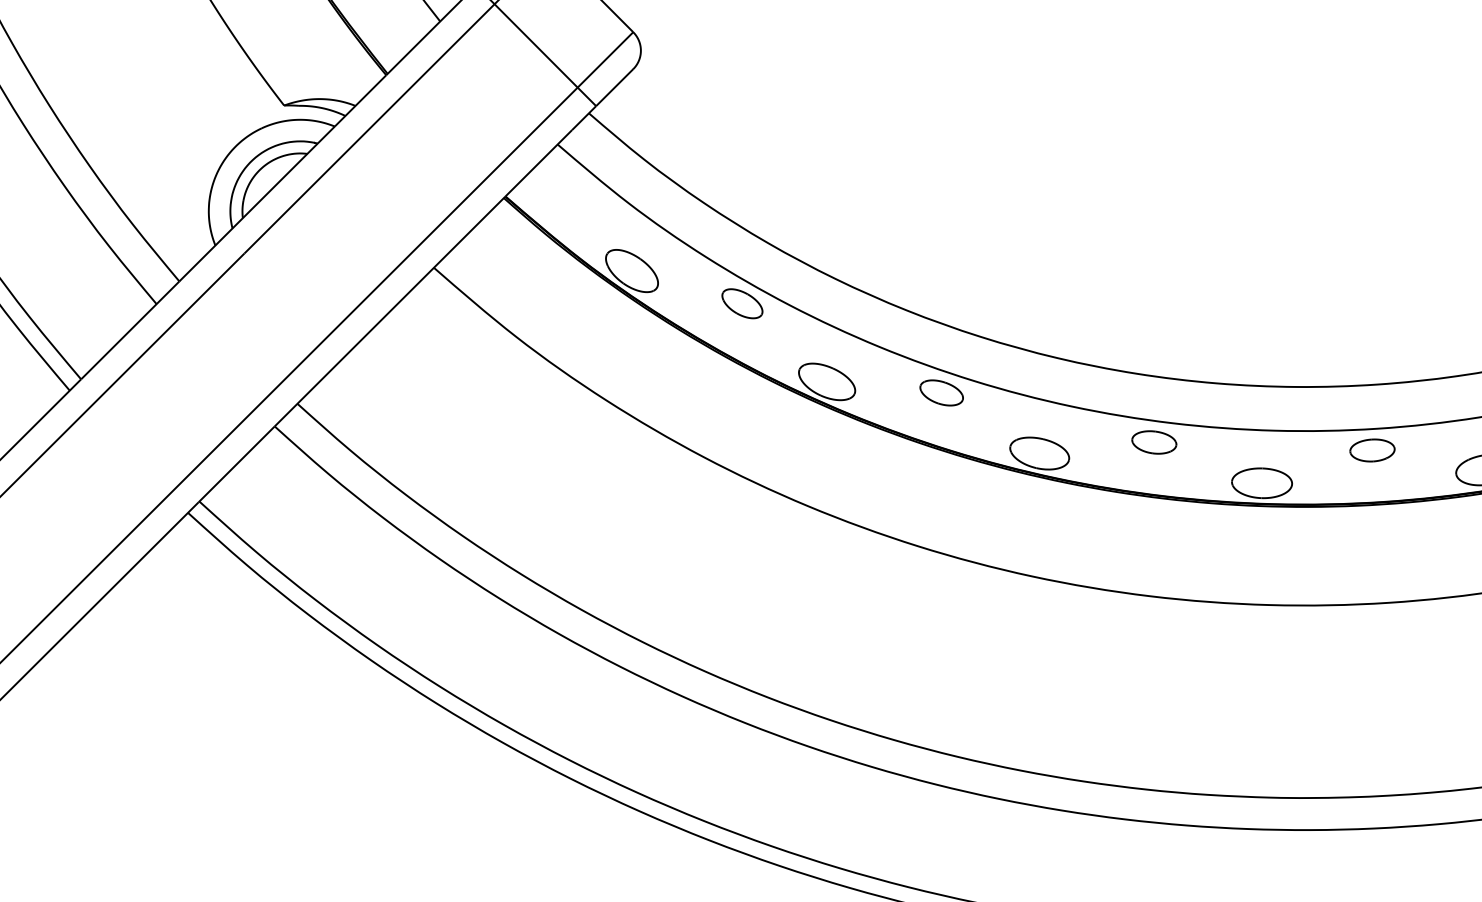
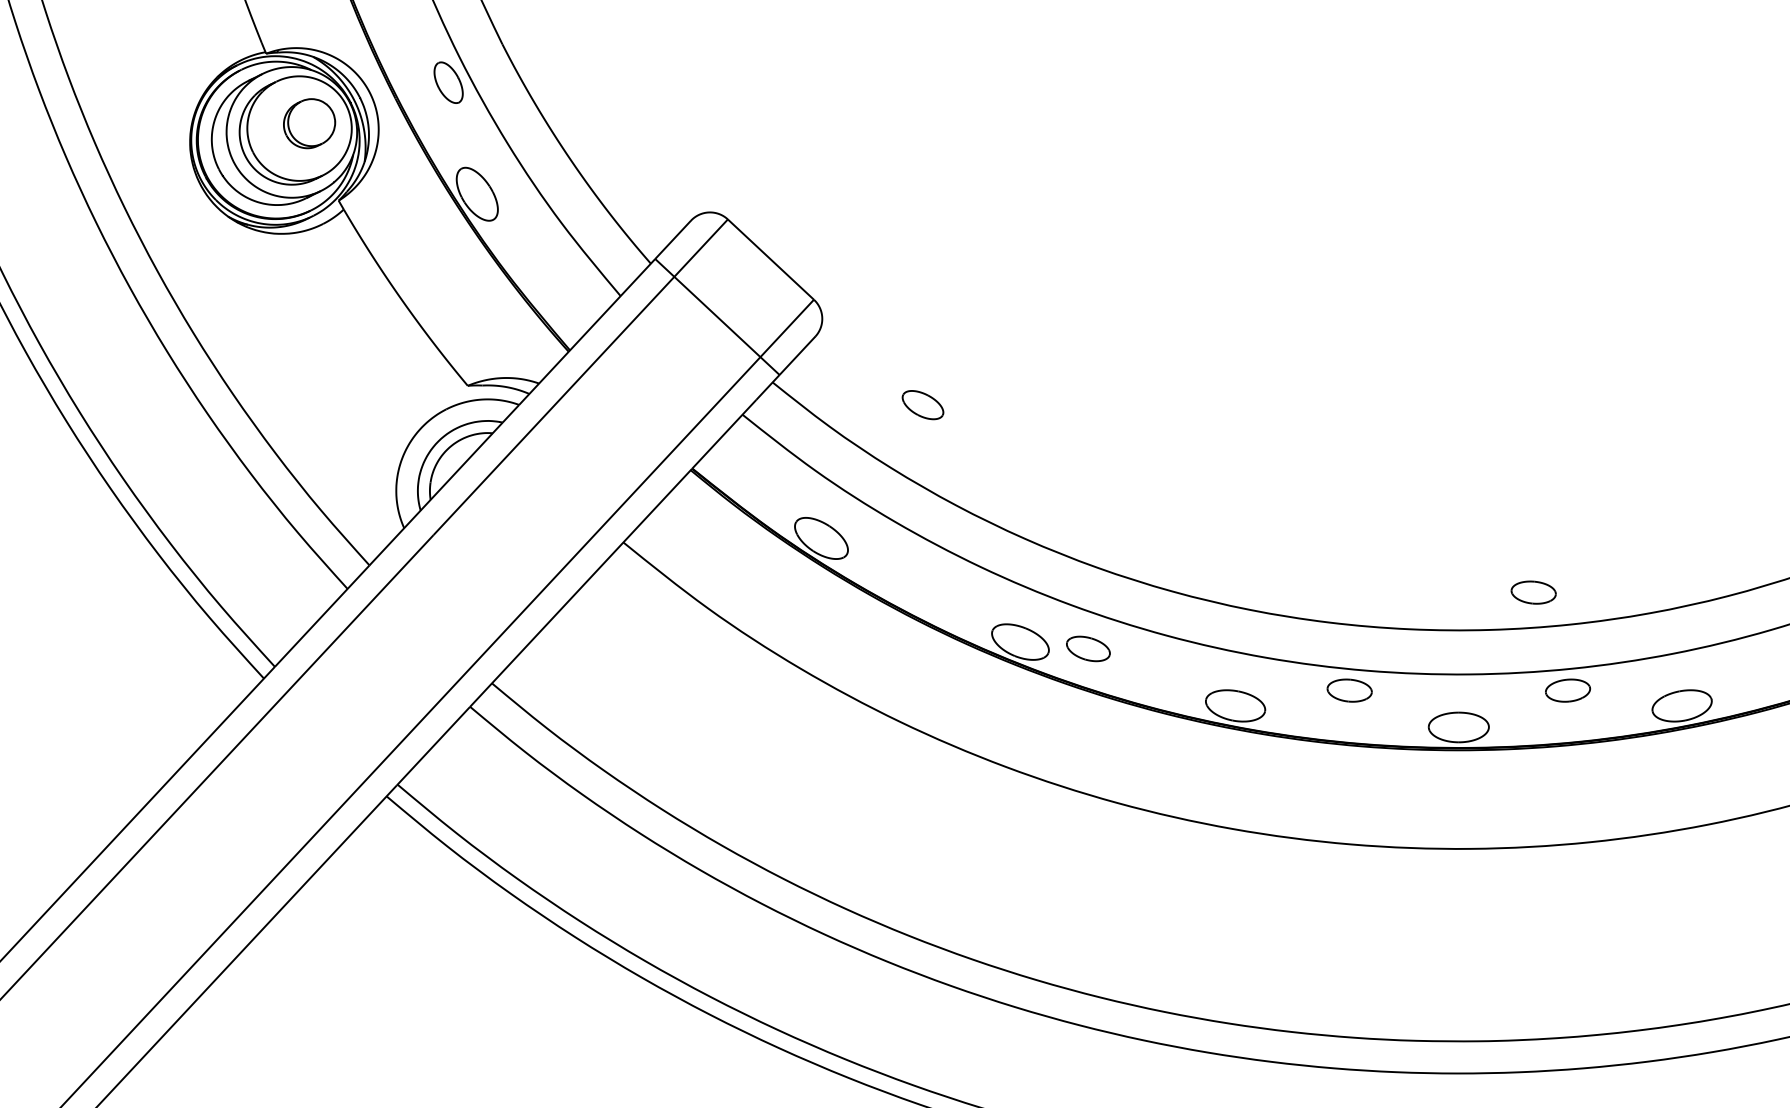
part: (741, 304) -> (922, 405), moved
part: (1341, 351) -> (1533, 592), added
part: (941, 392) -> (1088, 648), moved

